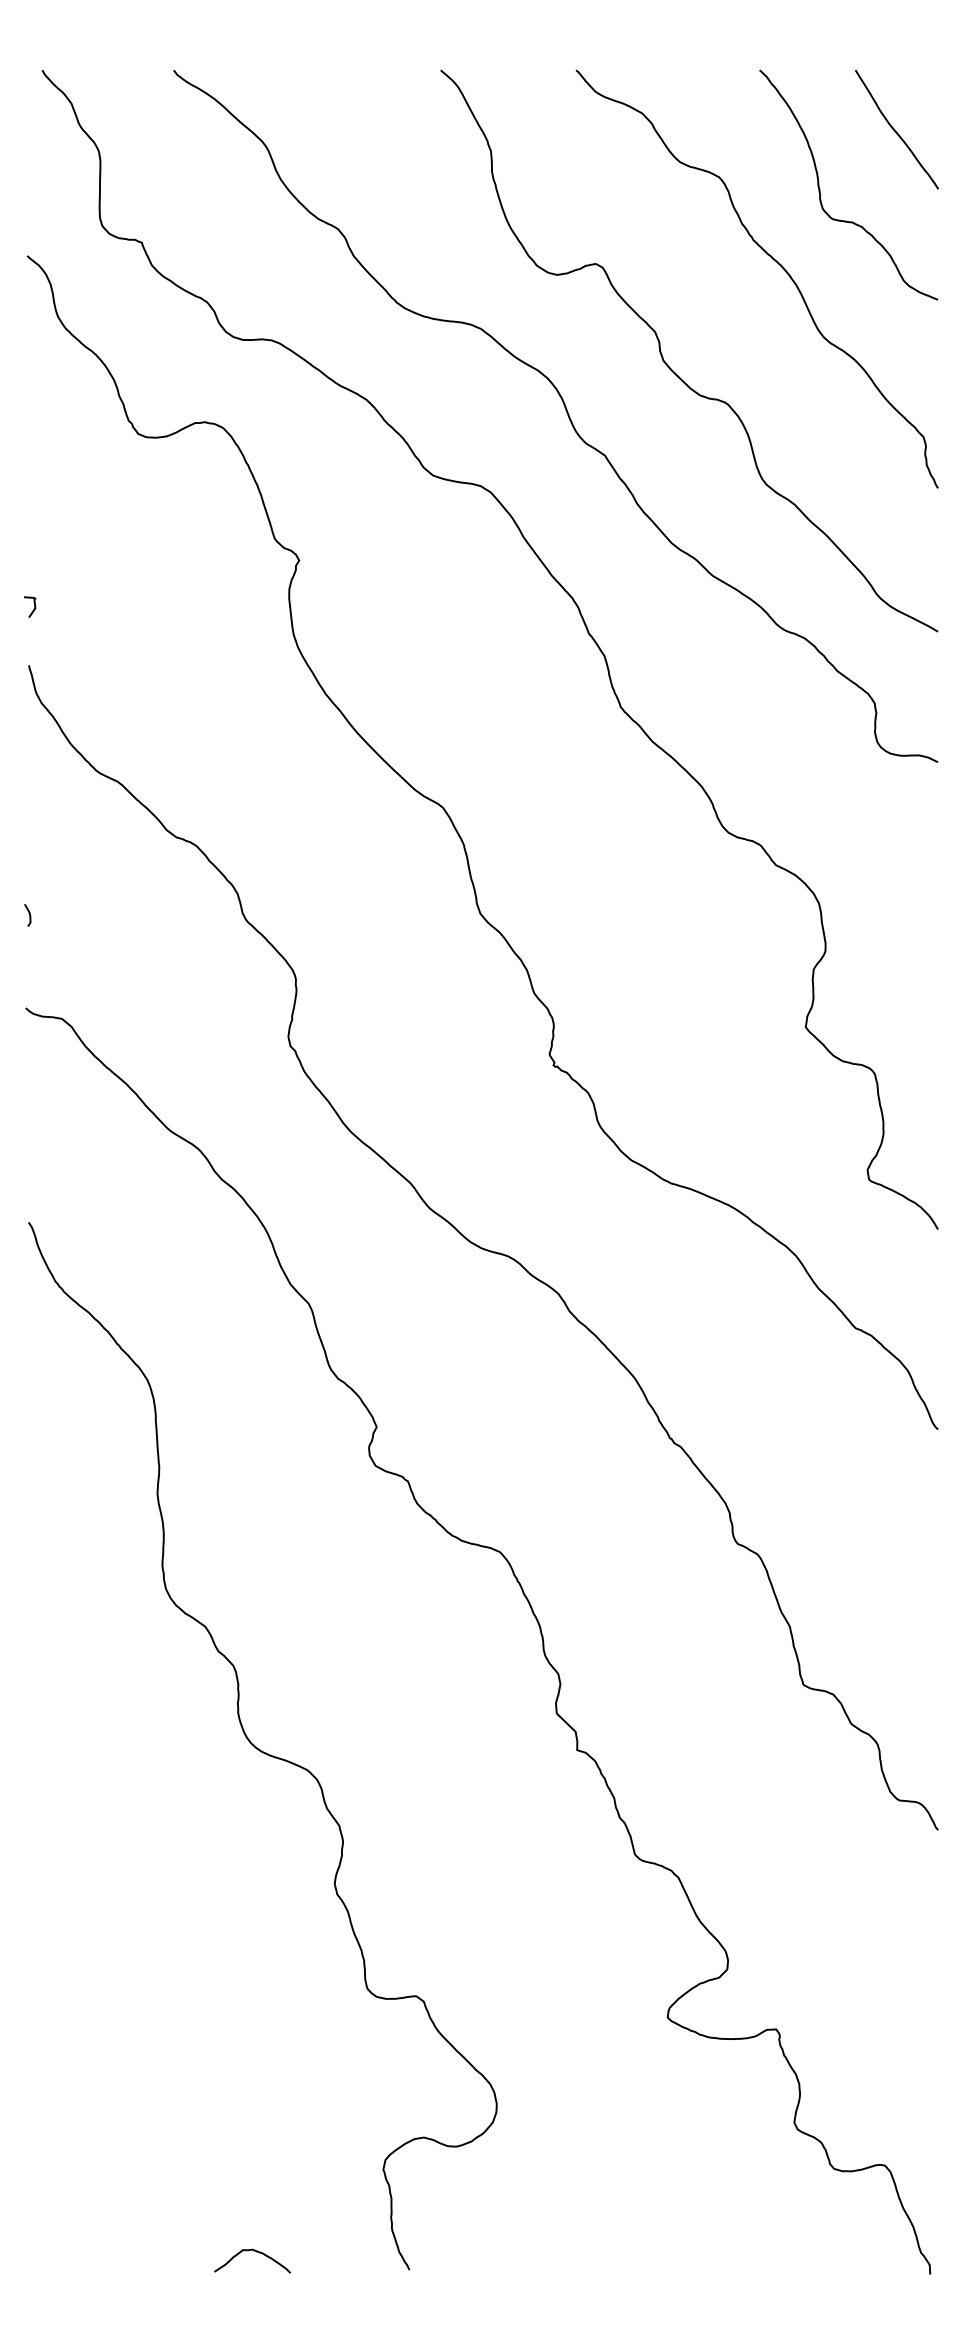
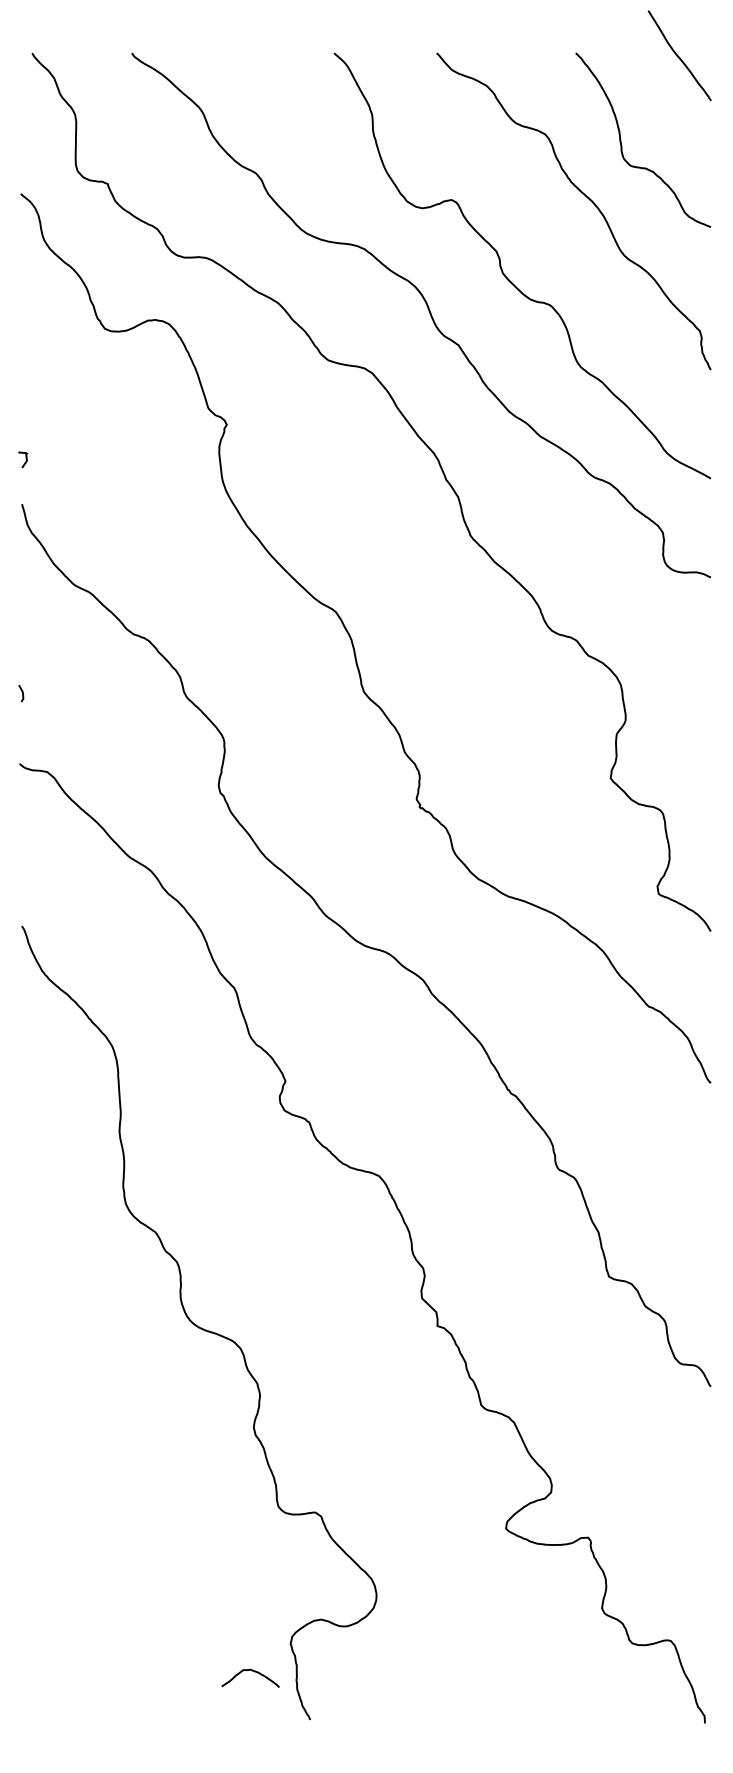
curve: (895, 129) -> (678, 55), moved
curve: (256, 2252) -> (253, 1671), moved

